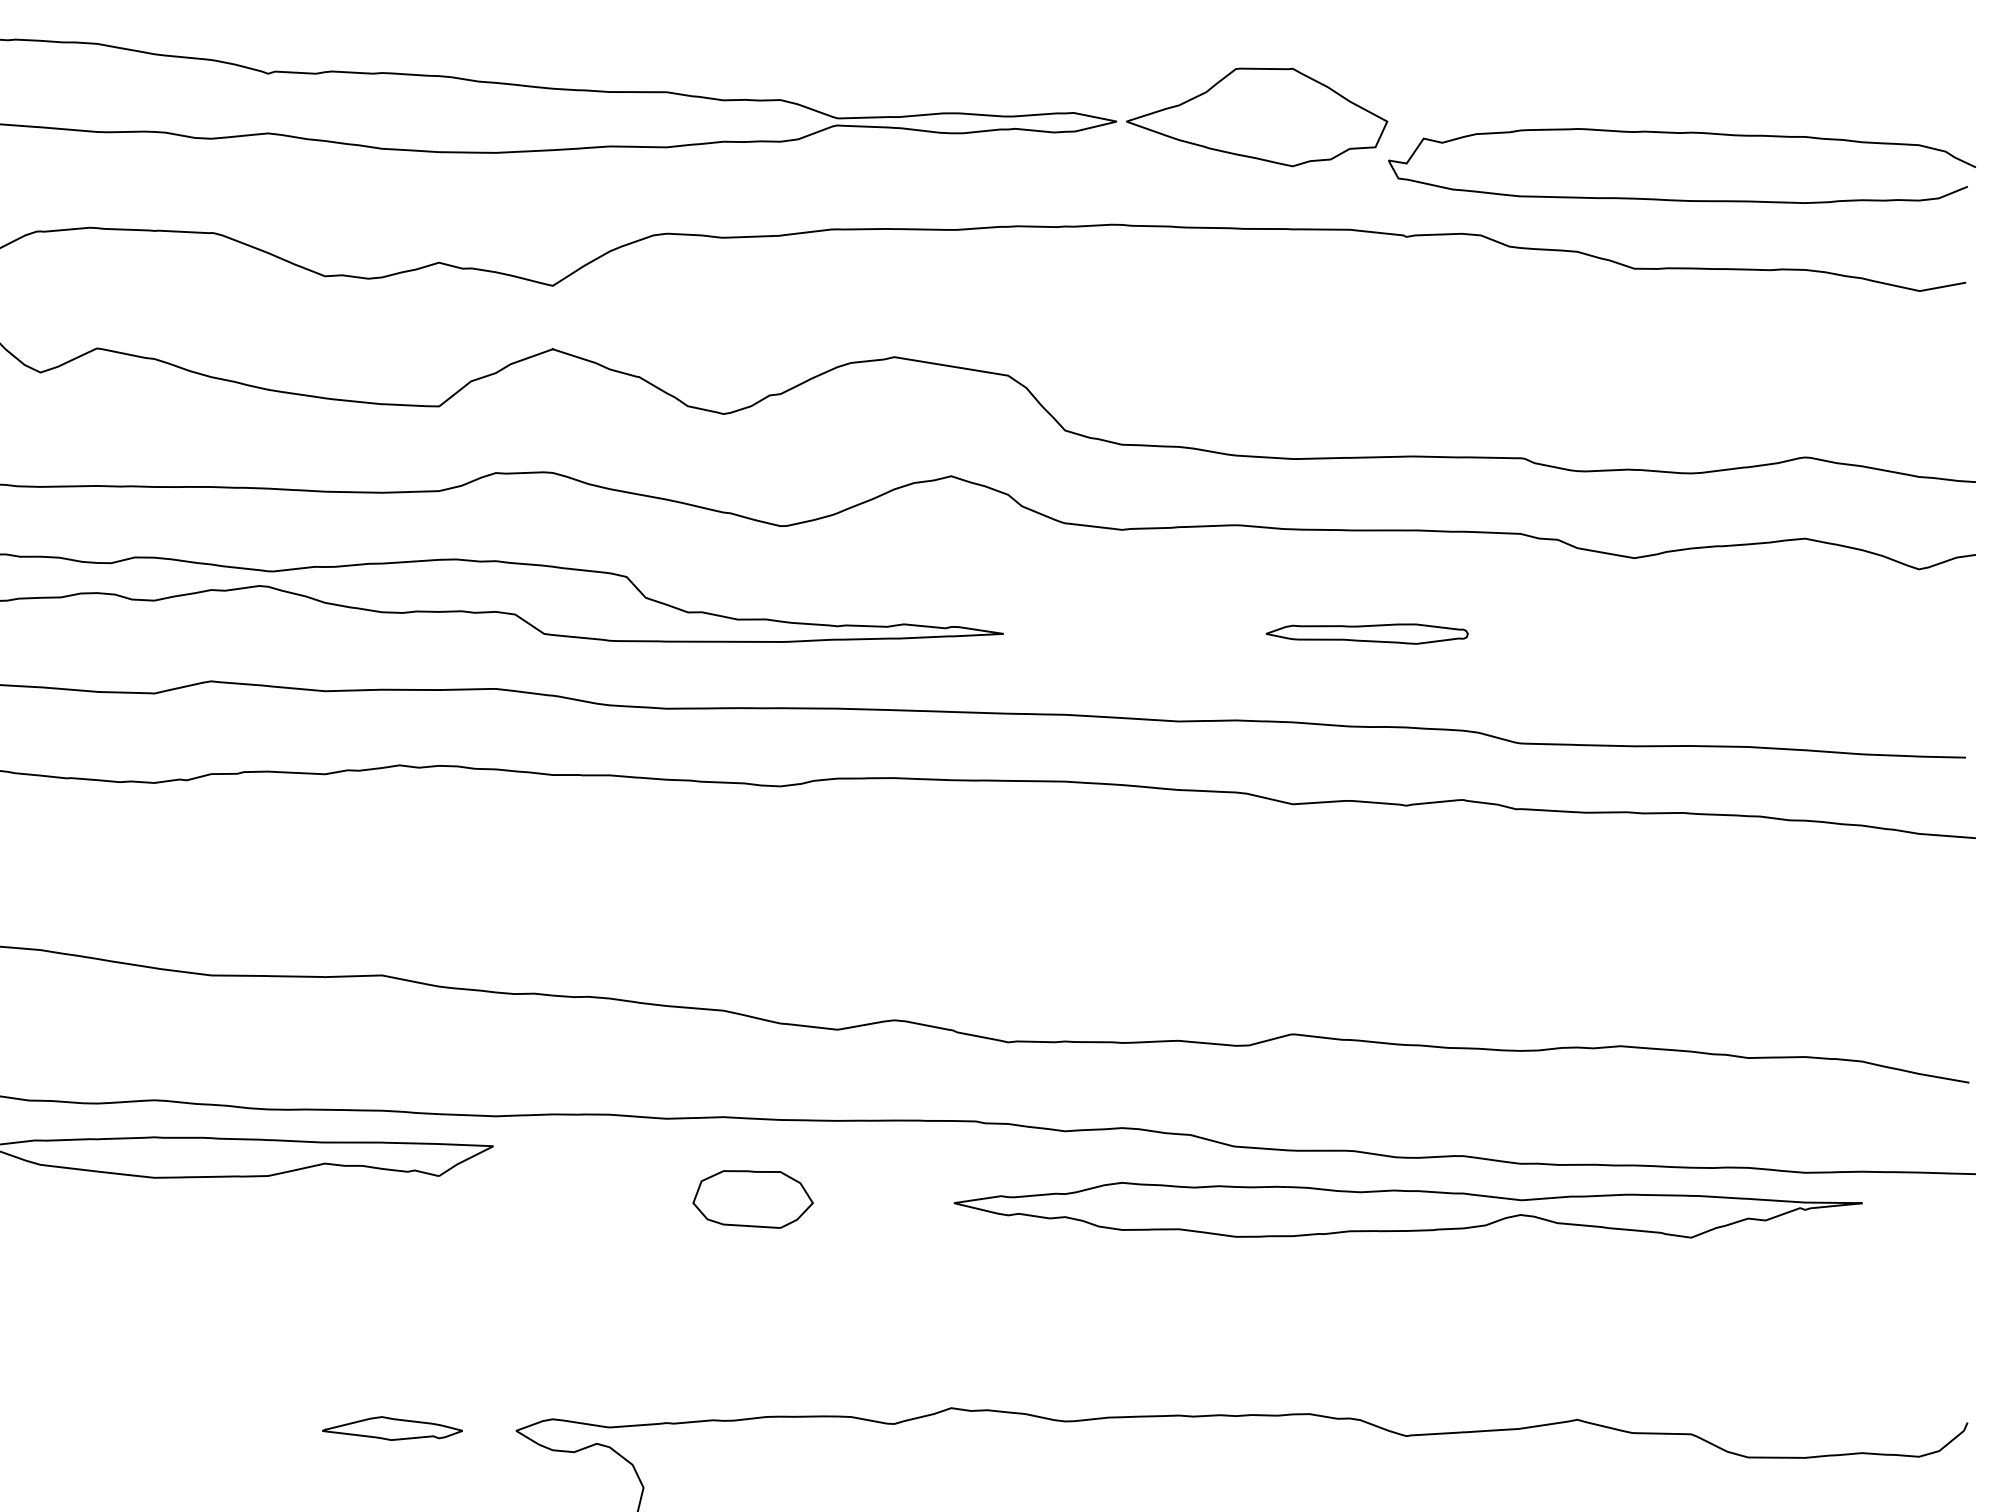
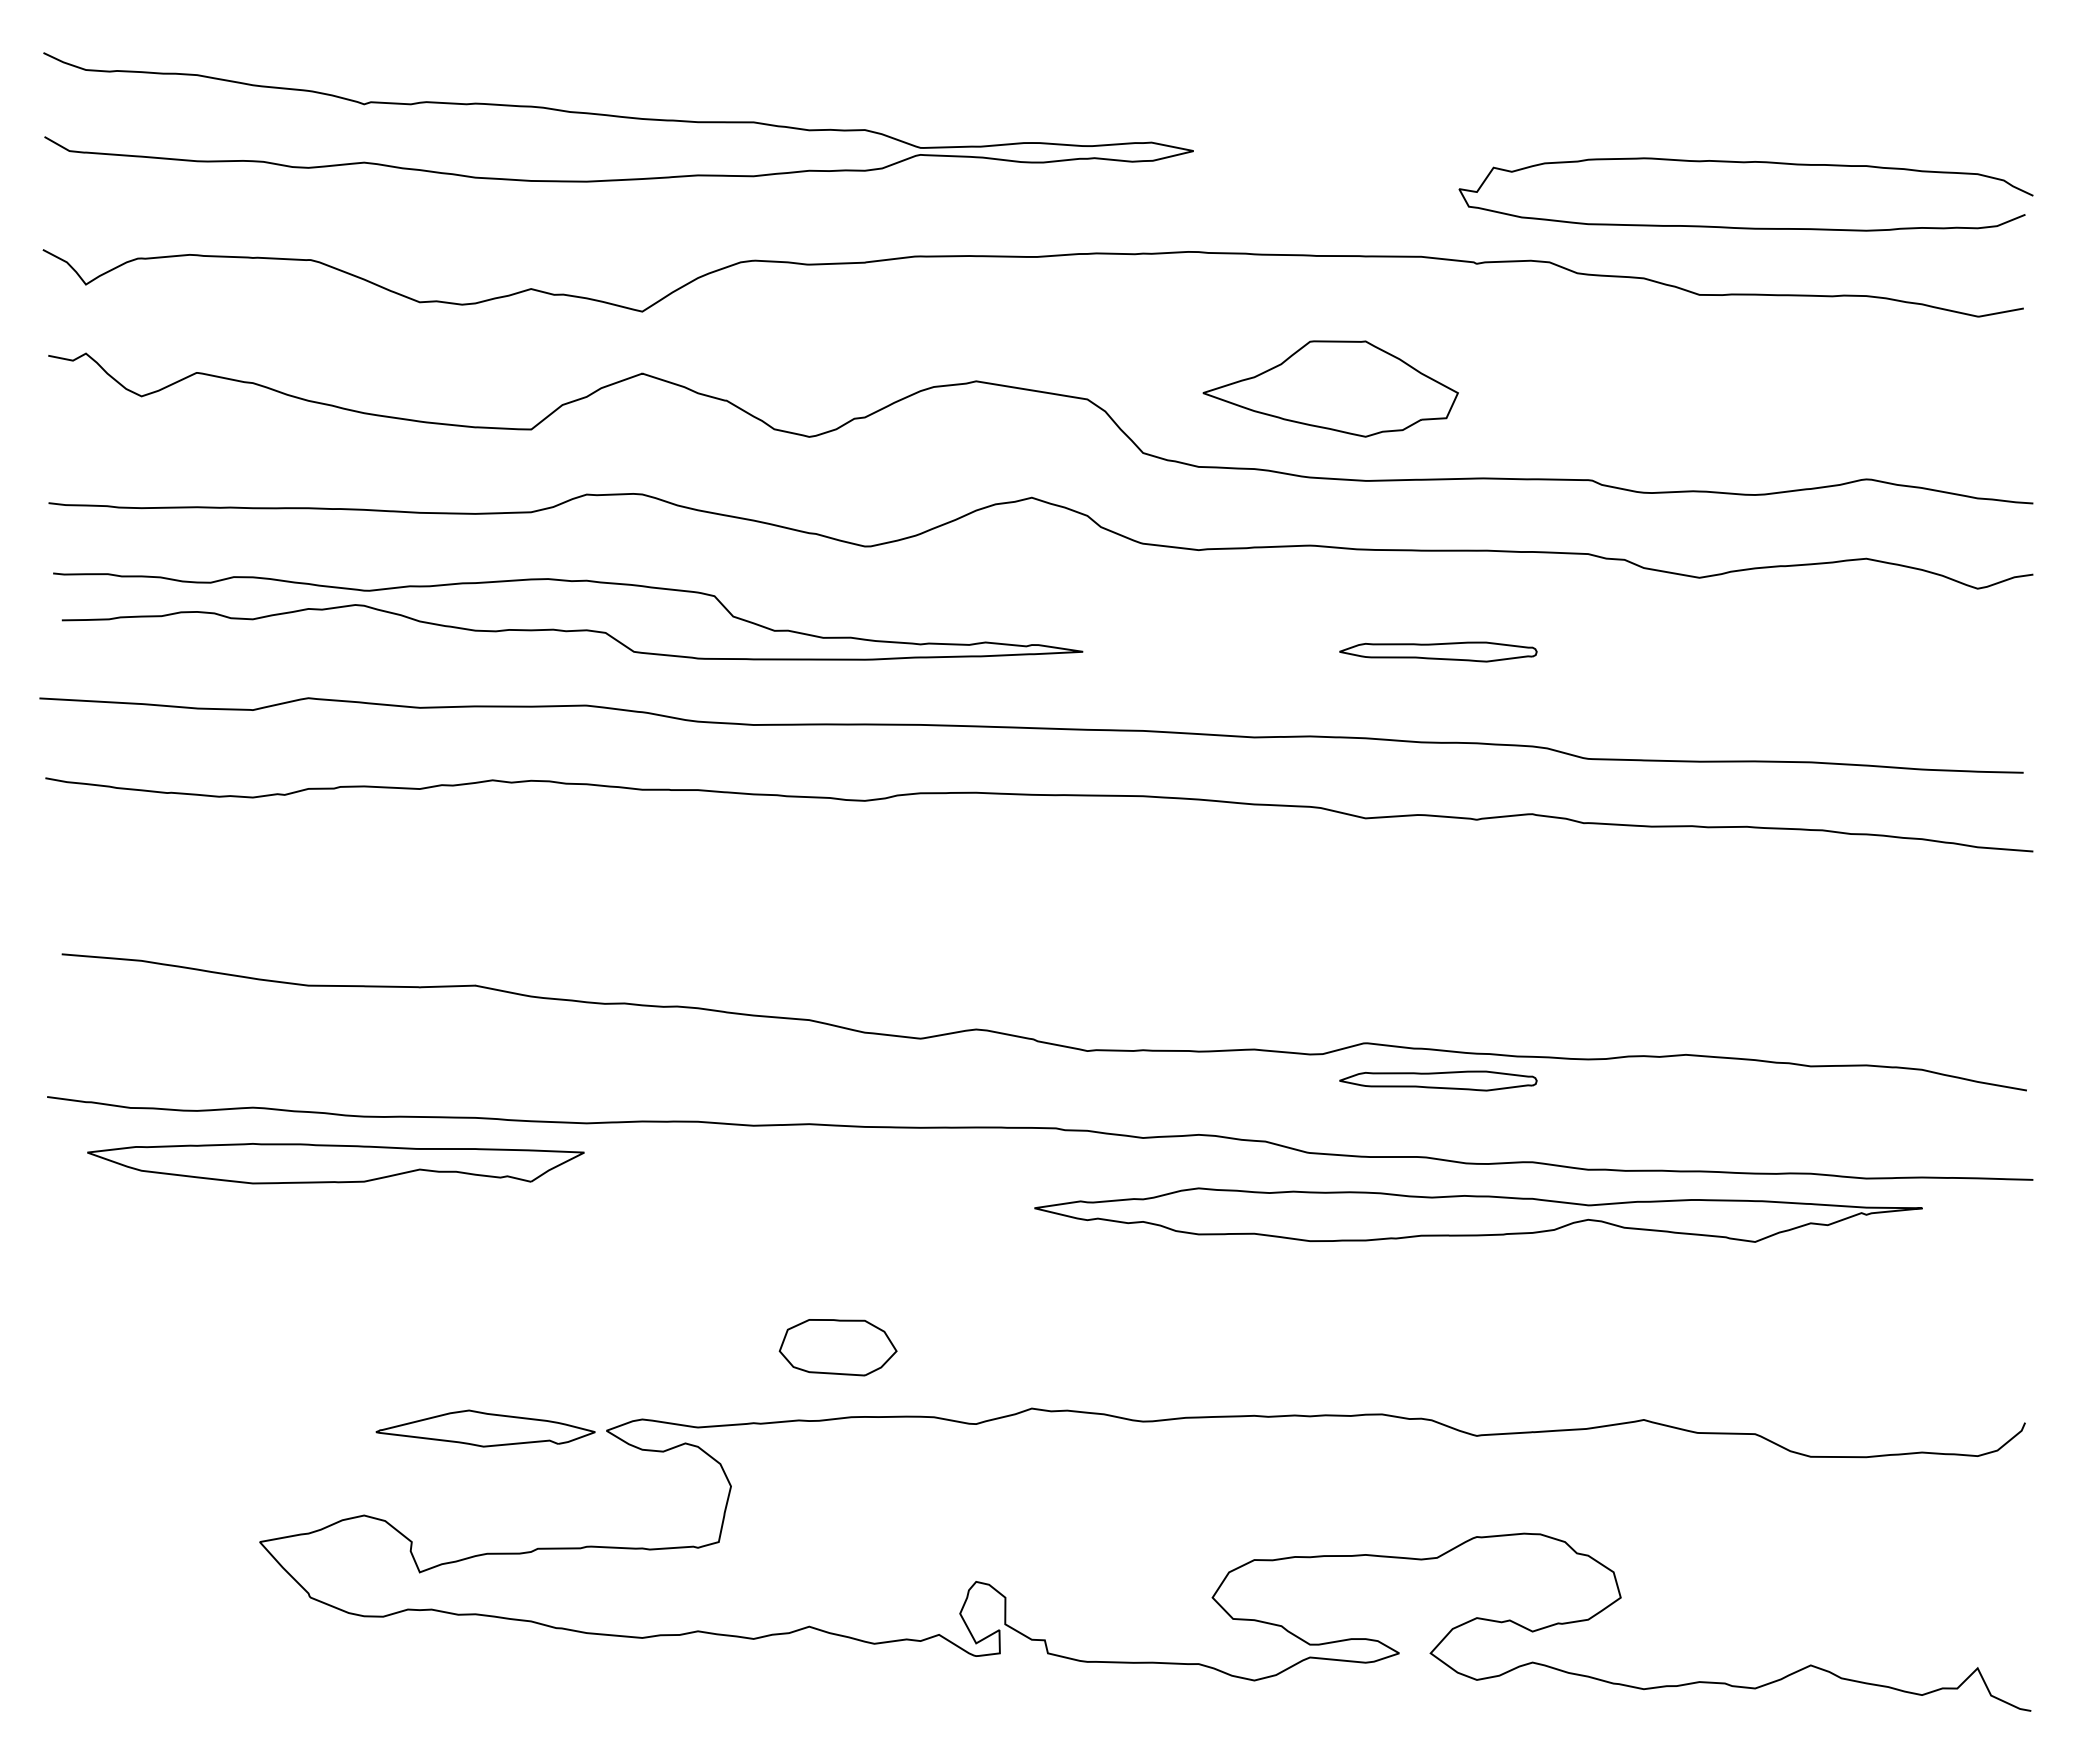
part: (1256, 116) -> (1330, 388), moved
part: (1367, 1072) -> (1438, 1080), added
part: (752, 1199) -> (837, 1347), moved
part: (392, 1428) -> (485, 1428), size x1.6

